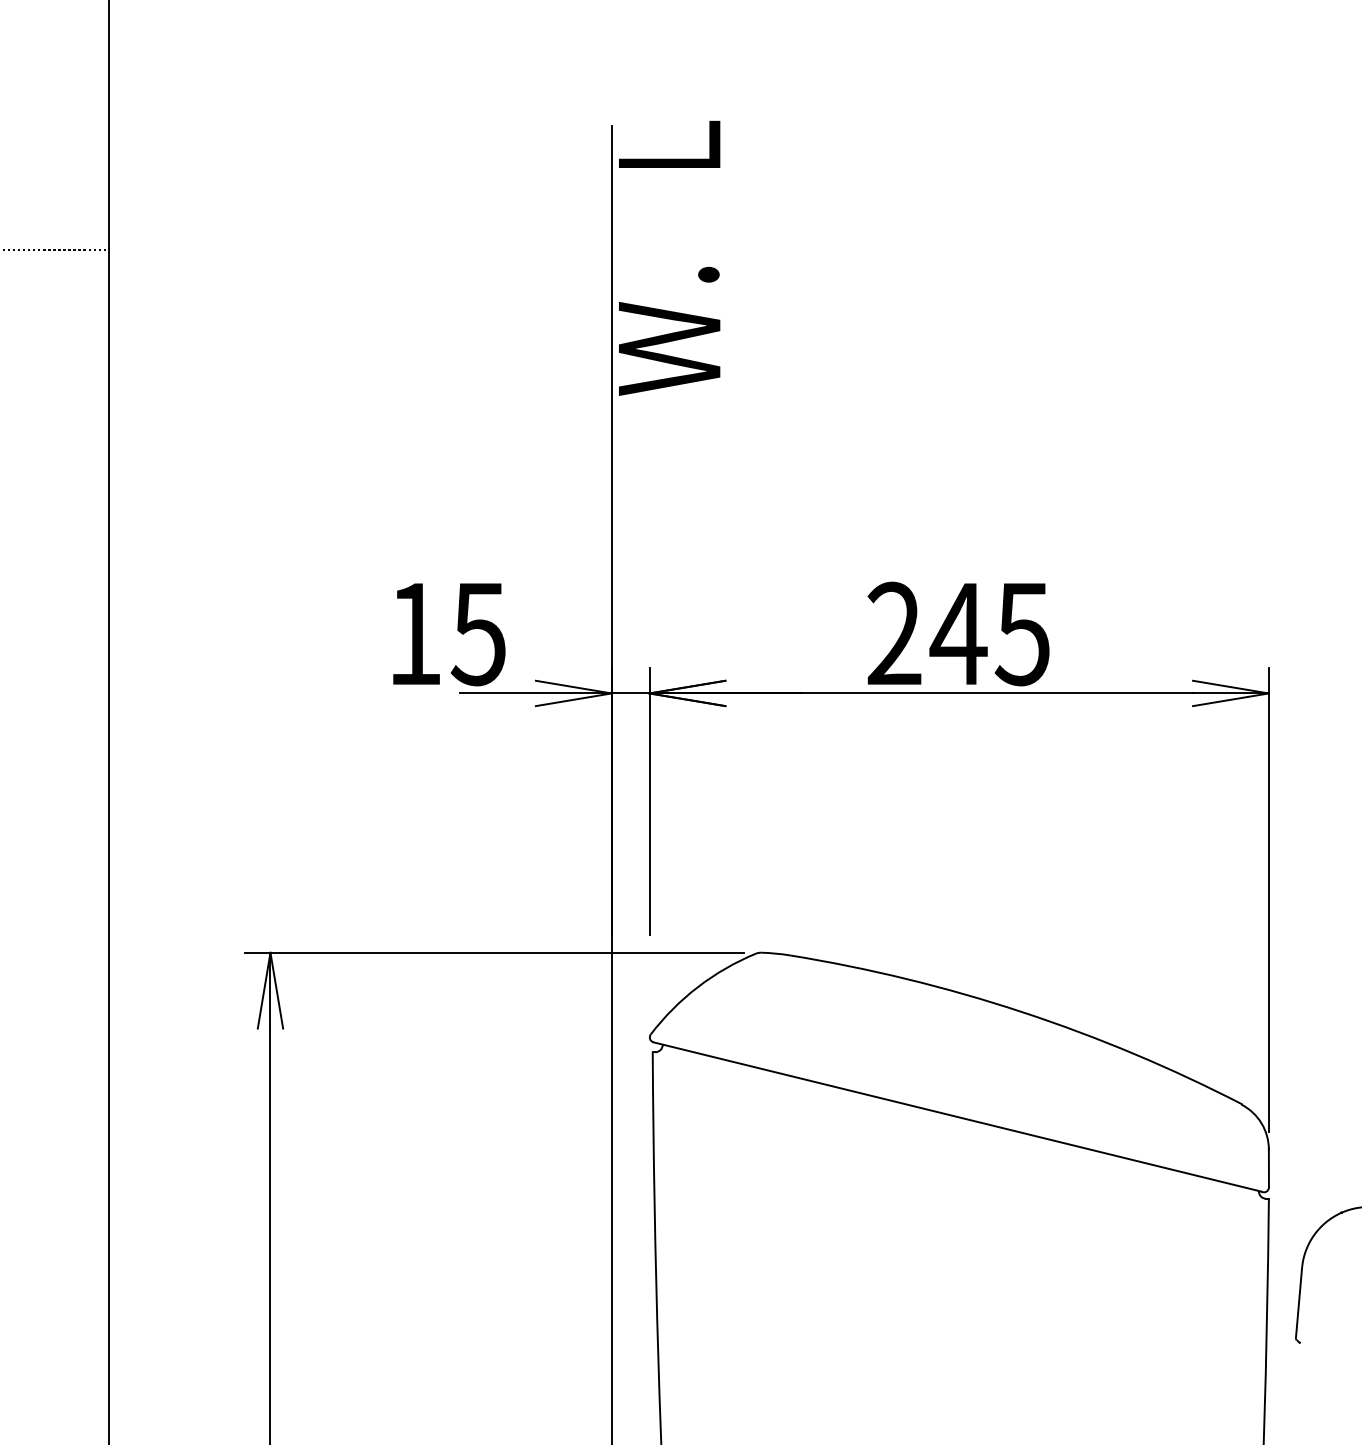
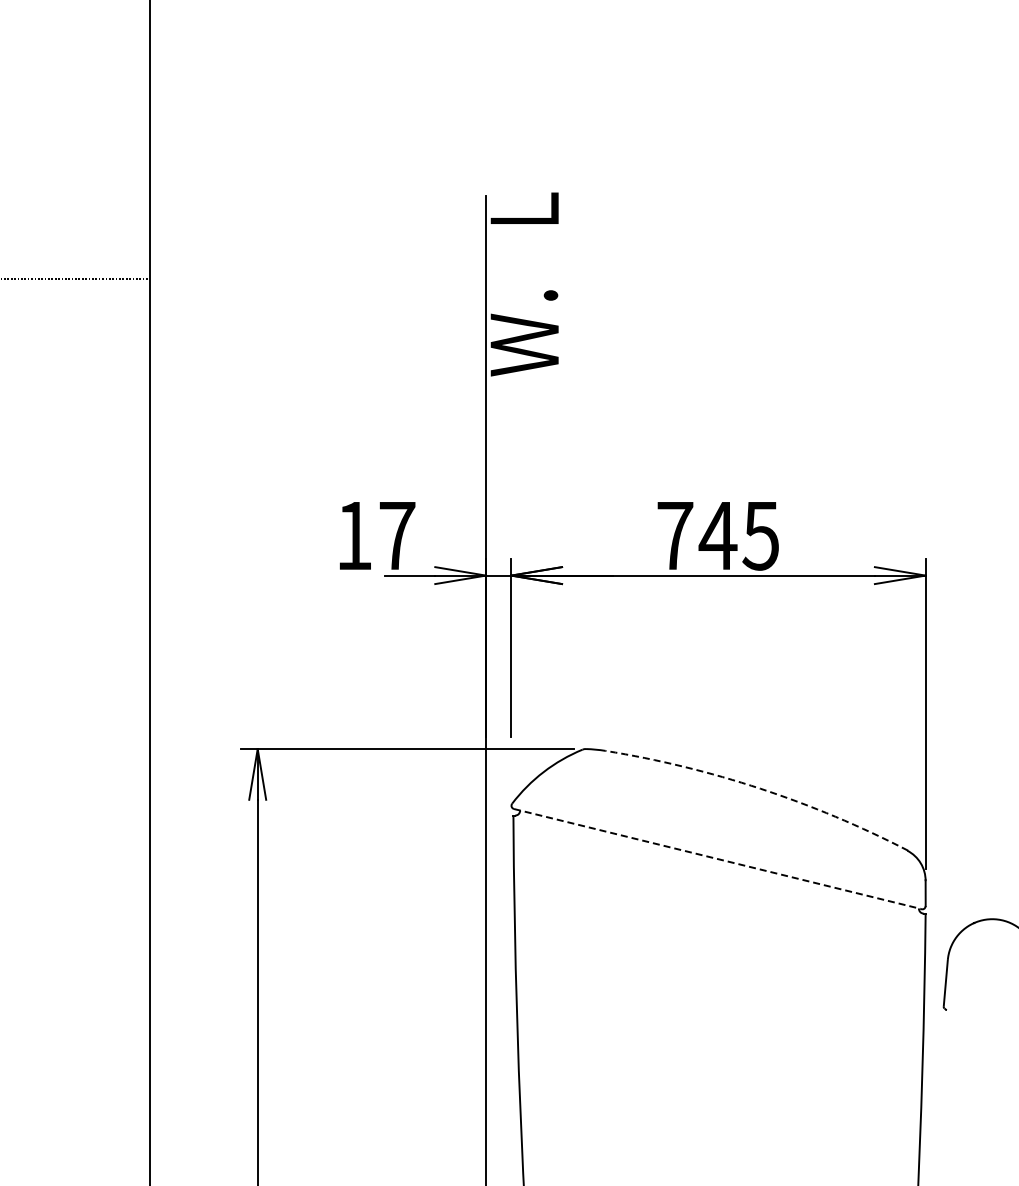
text: (894, 632) -> (675, 534), 245 -> 745
text: (477, 634) -> (396, 536), 15 -> 17
arc: (1022, 1011) -> (760, 788), solid -> dashed
line: (957, 1117) -> (717, 859), solid -> dashed

